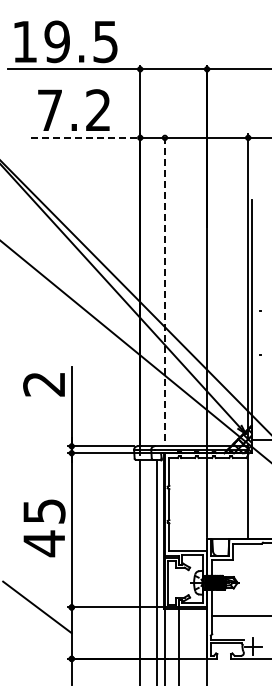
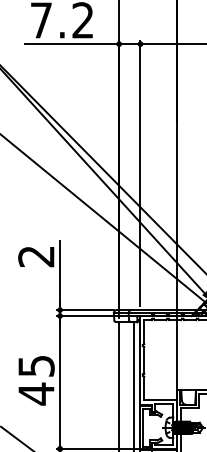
line: (85, 137) -> (71, 43), dashed -> solid
line: (164, 287) -> (140, 173), dashed -> solid

